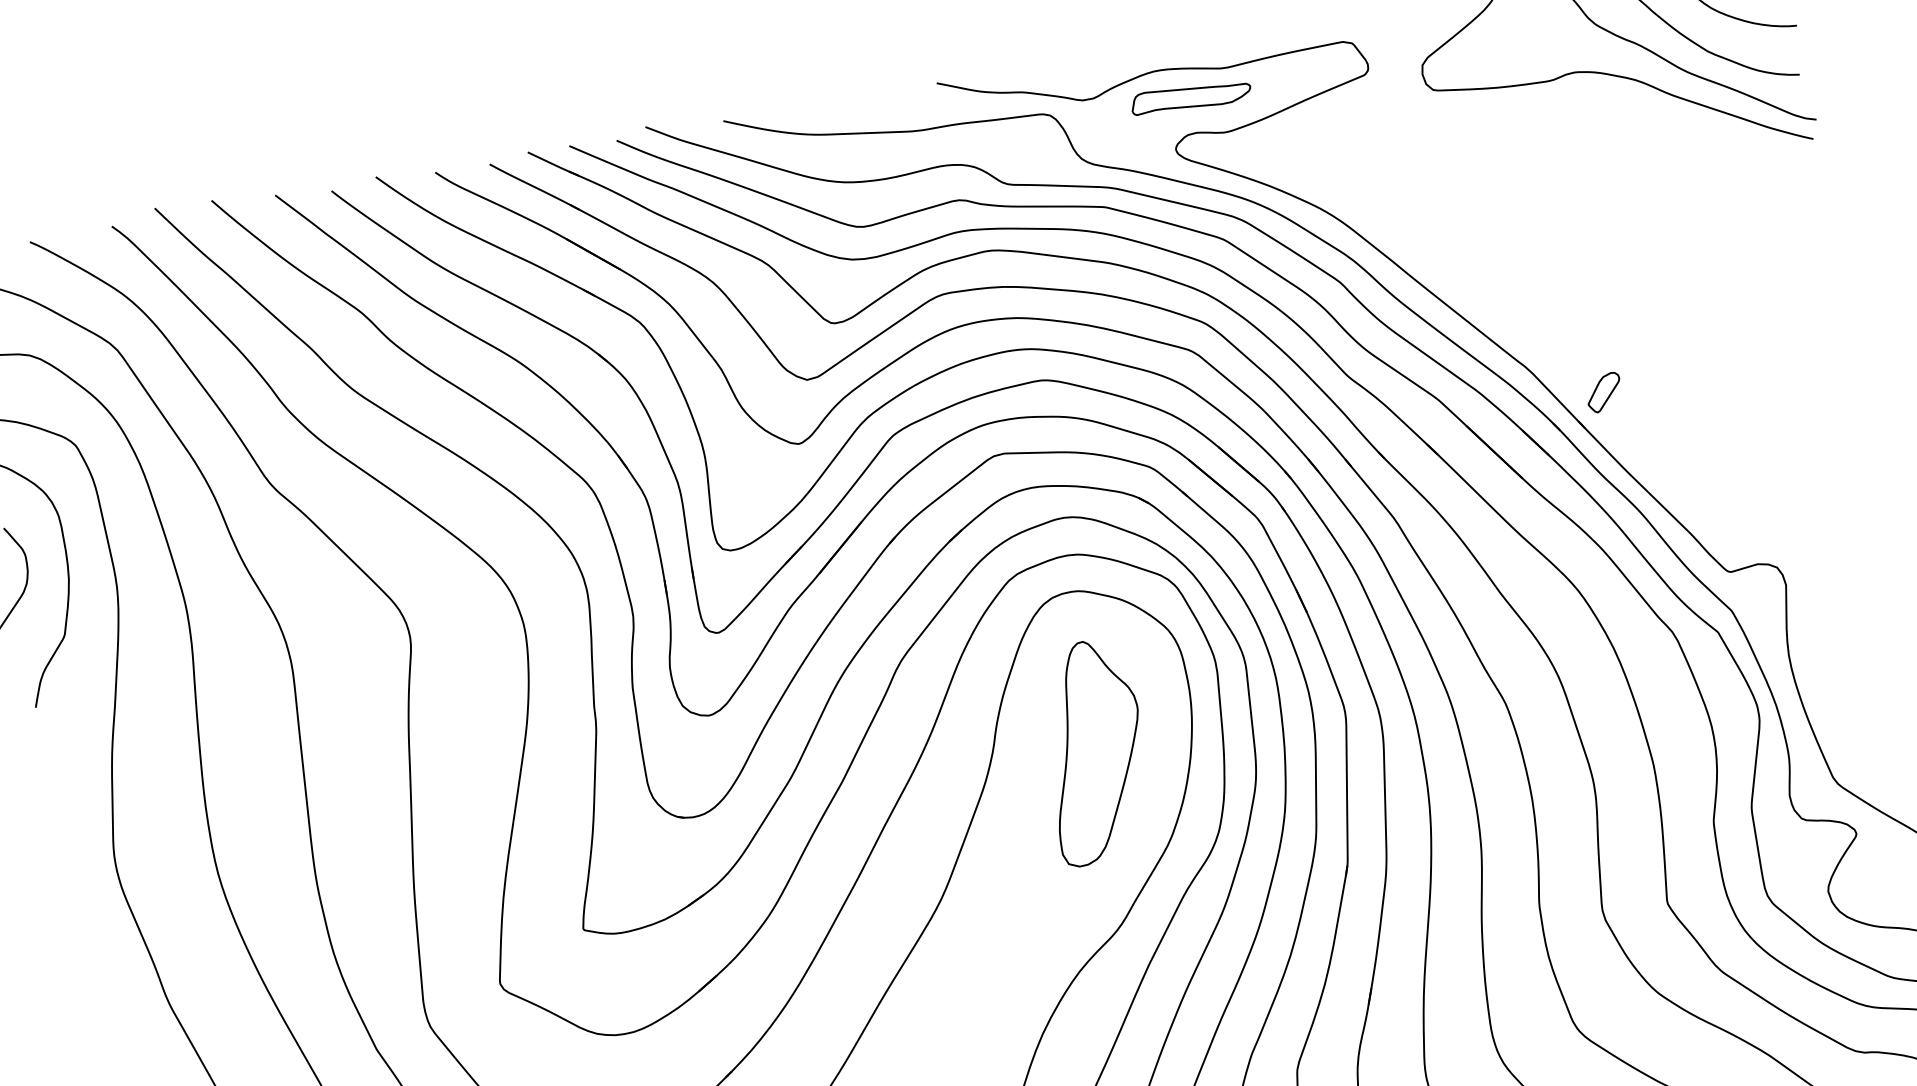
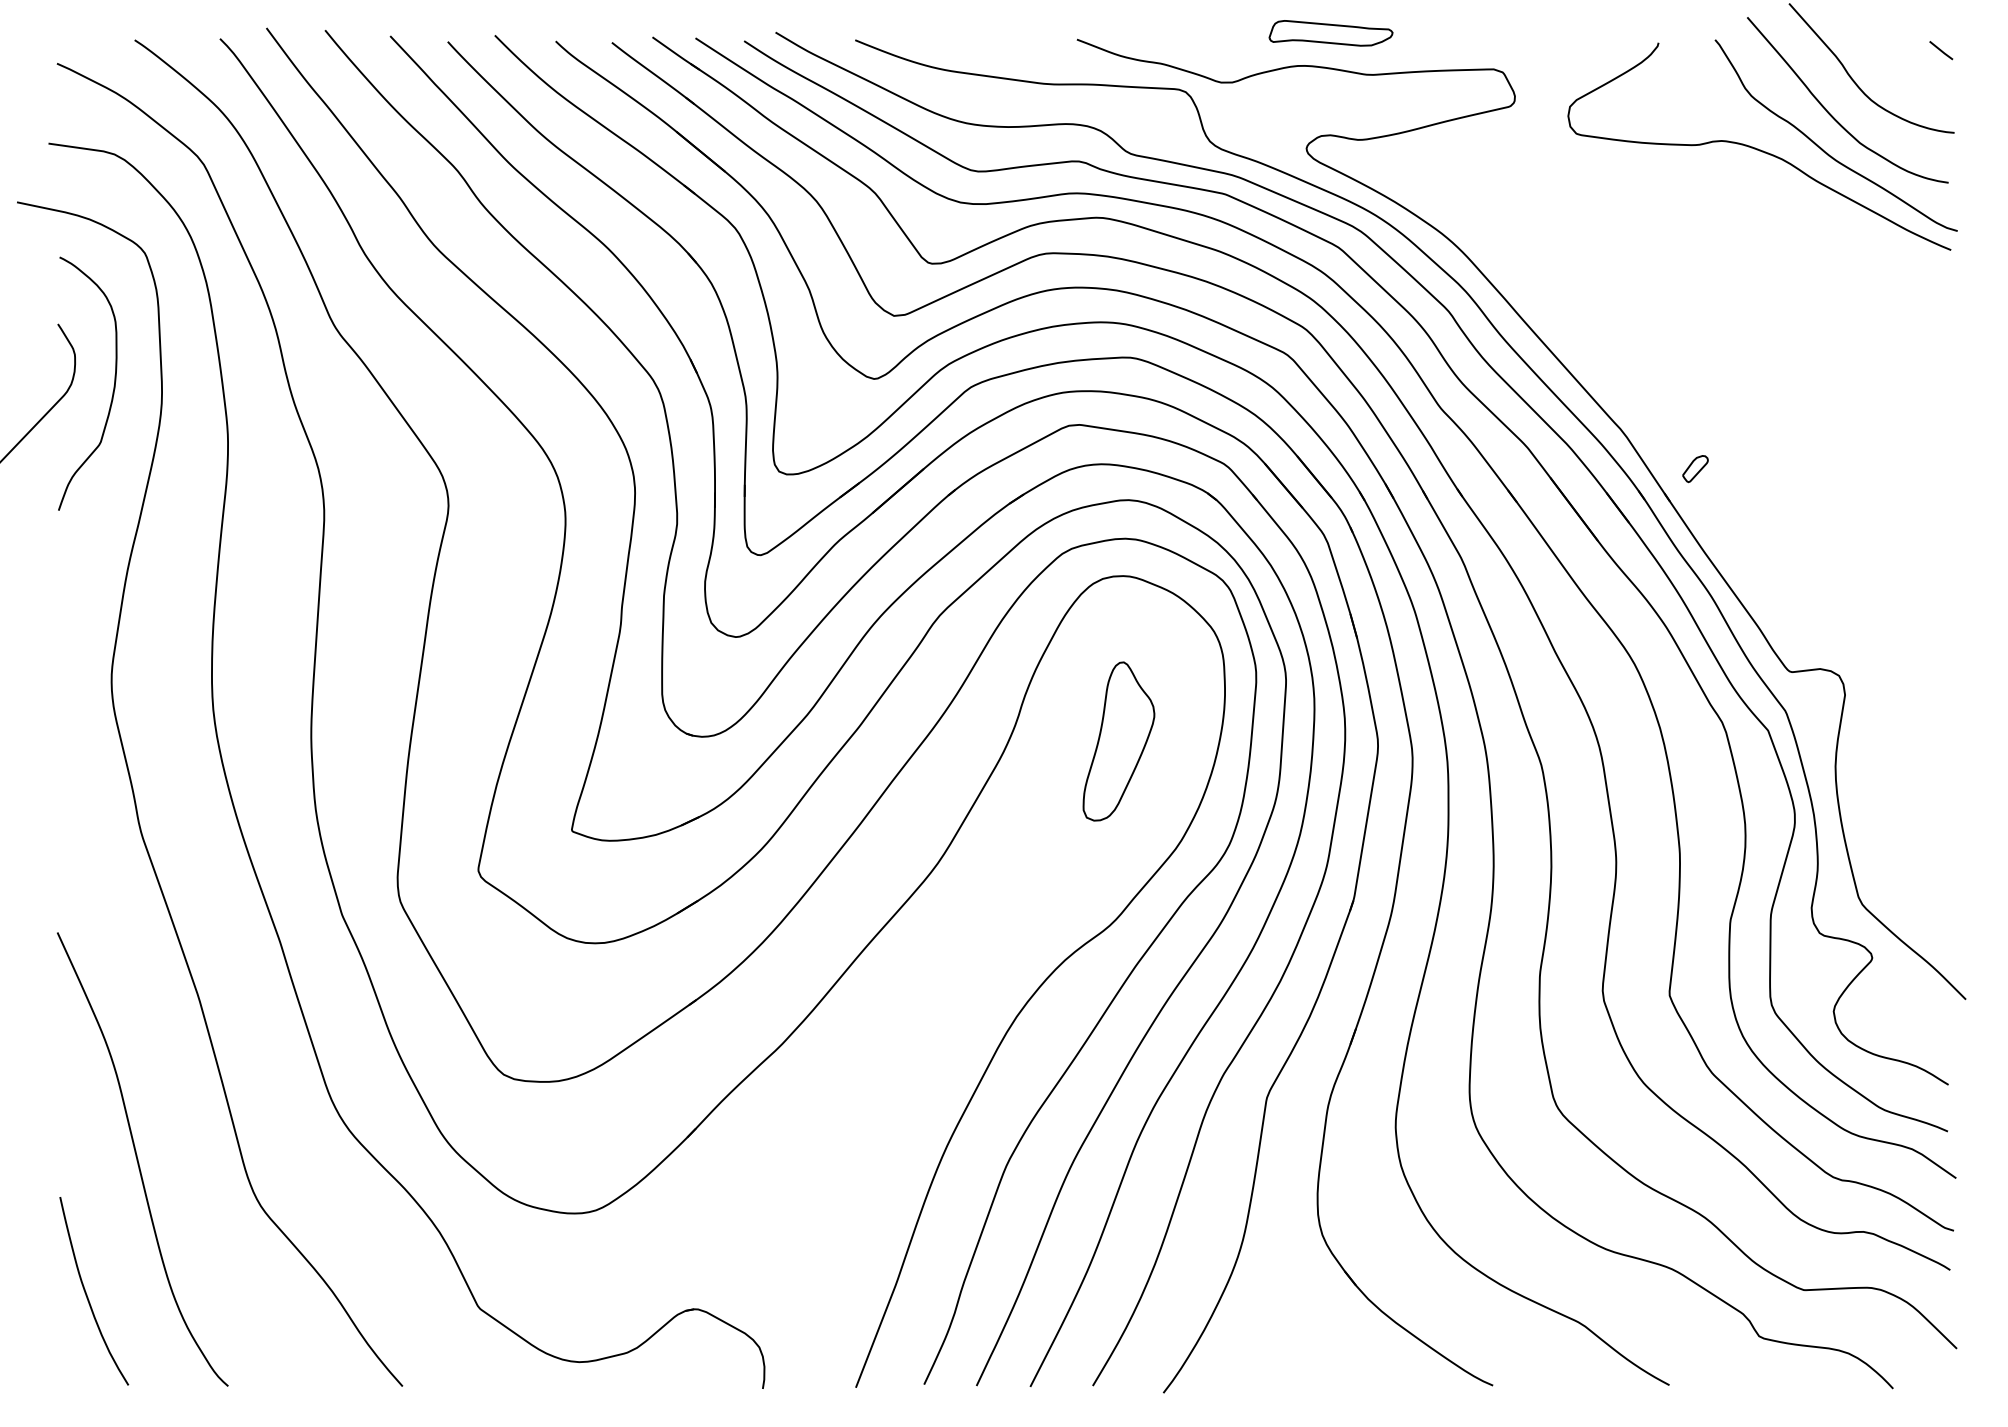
part: (1190, 97) -> (1330, 33), moved
part: (1604, 392) -> (1695, 468), size x0.7
part: (1094, 751) -> (1118, 741), size x0.7

